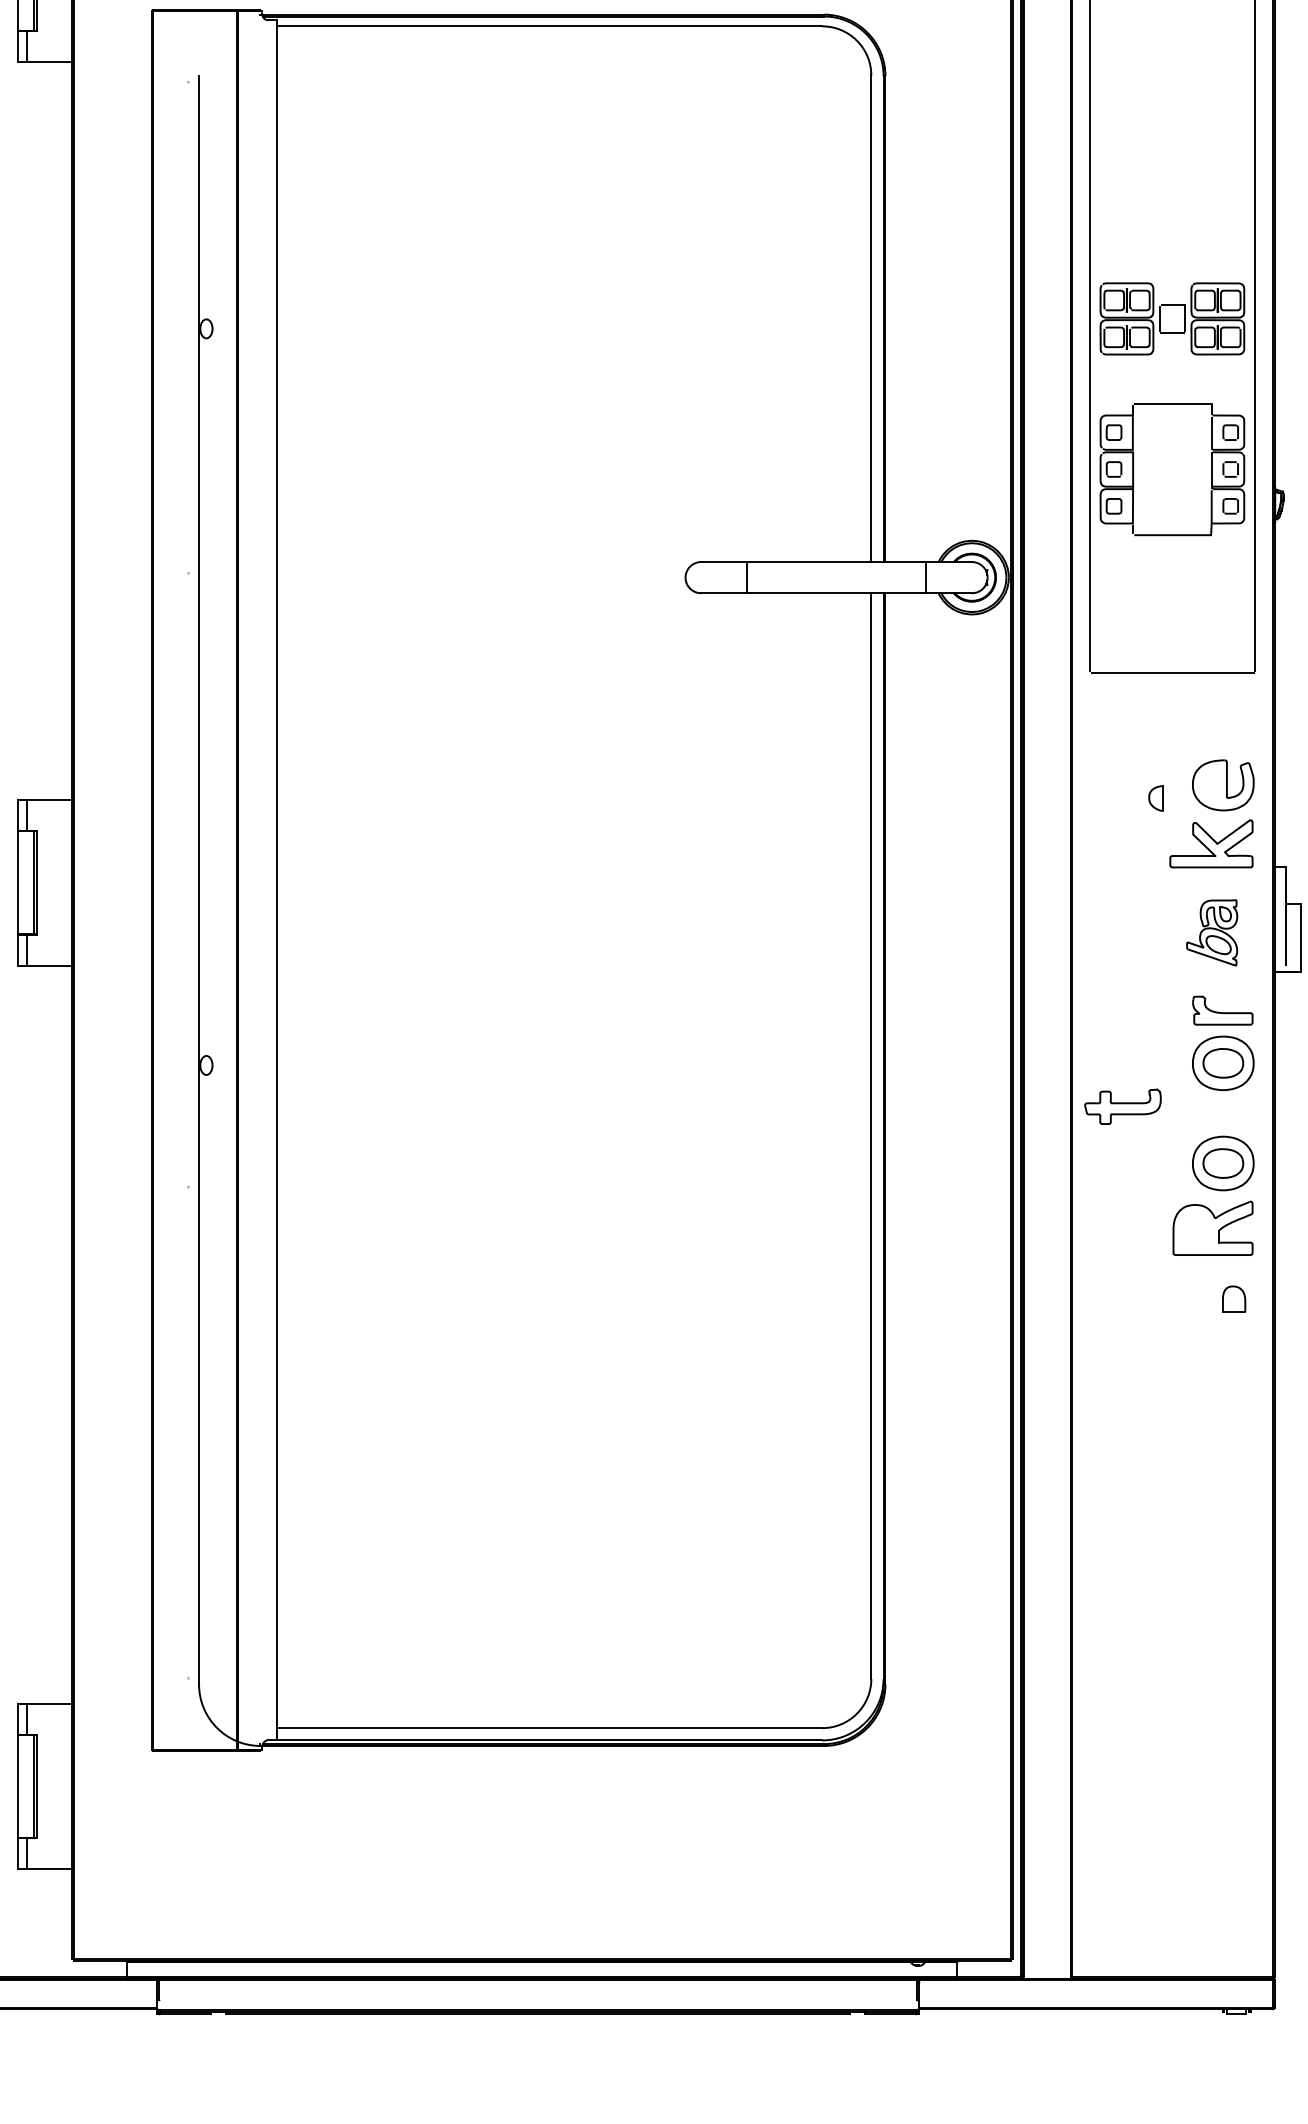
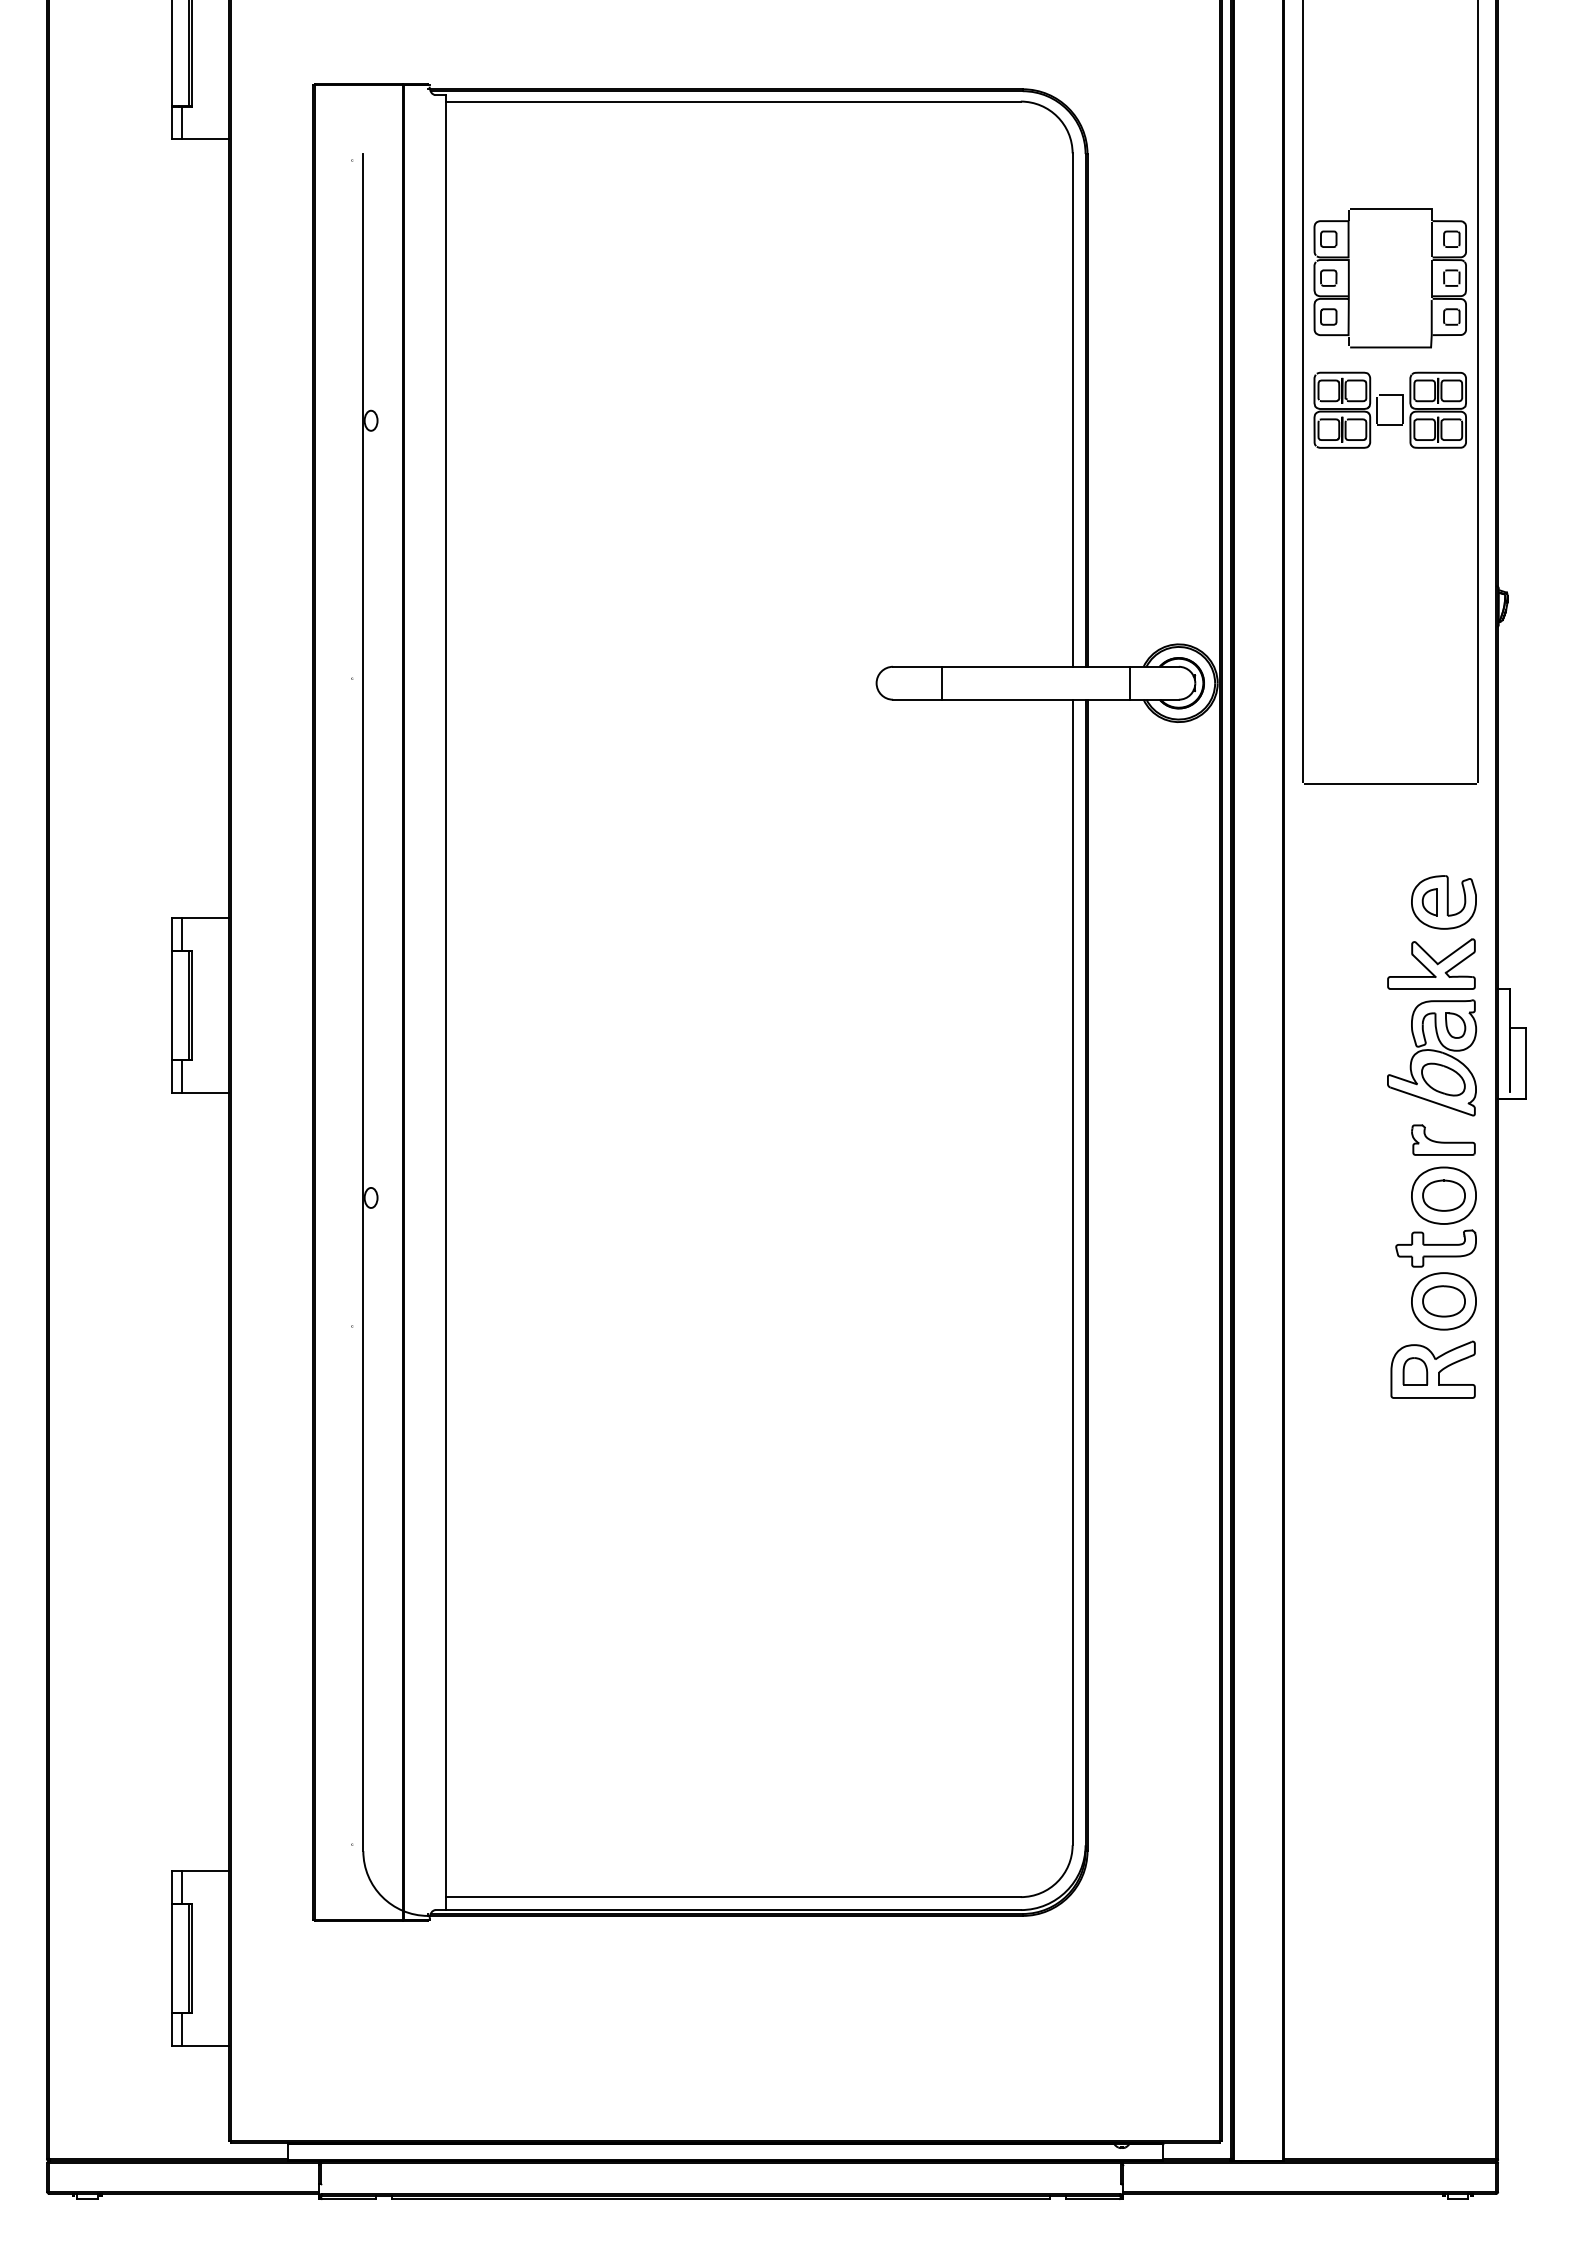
part: (1133, 469) -> (1349, 278), moved
part: (1155, 798) -> (1429, 902), moved
part: (1212, 932) -> (1432, 1057), size x1.67
part: (1122, 1106) -> (1435, 1248), moved
part: (1234, 1299) -> (1415, 1371), moved

